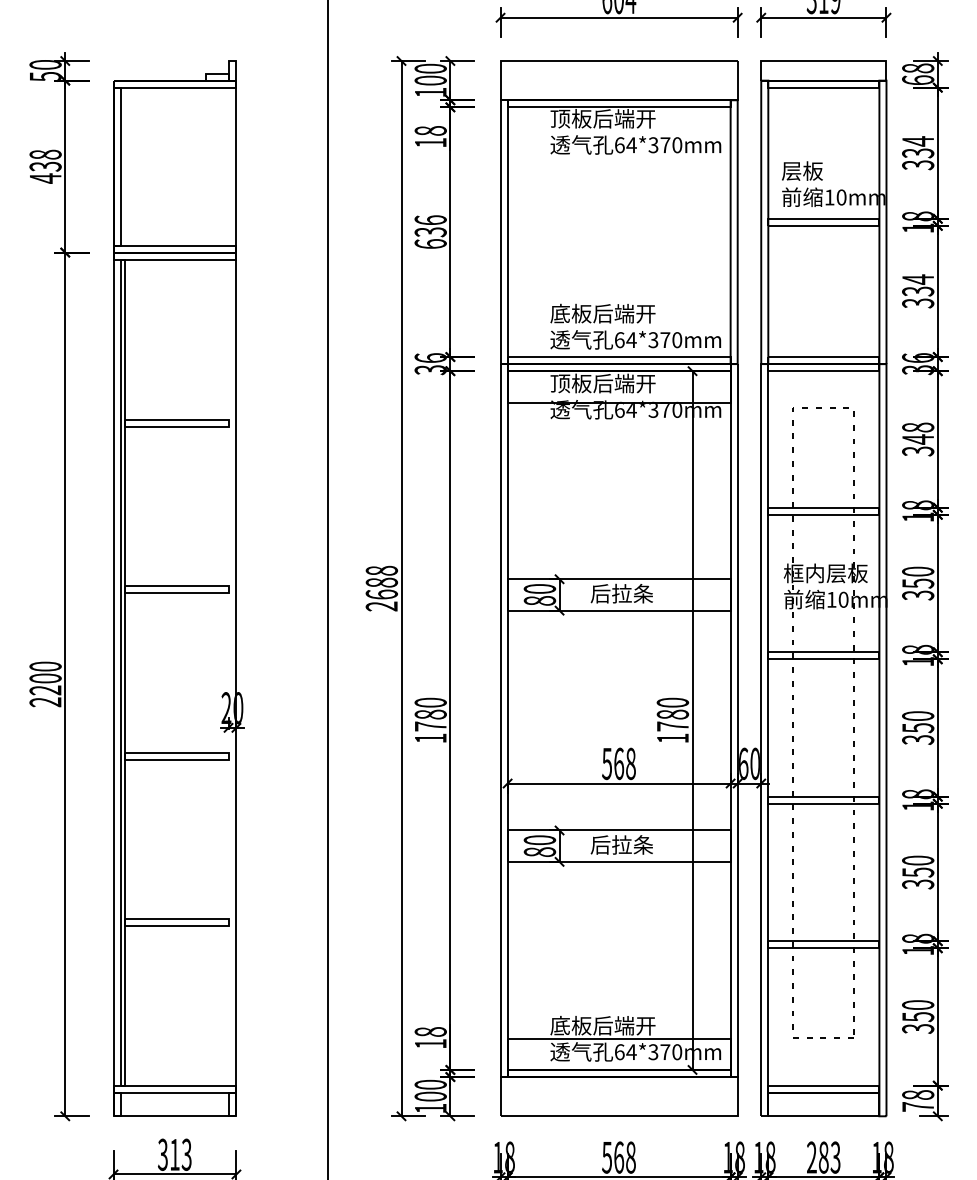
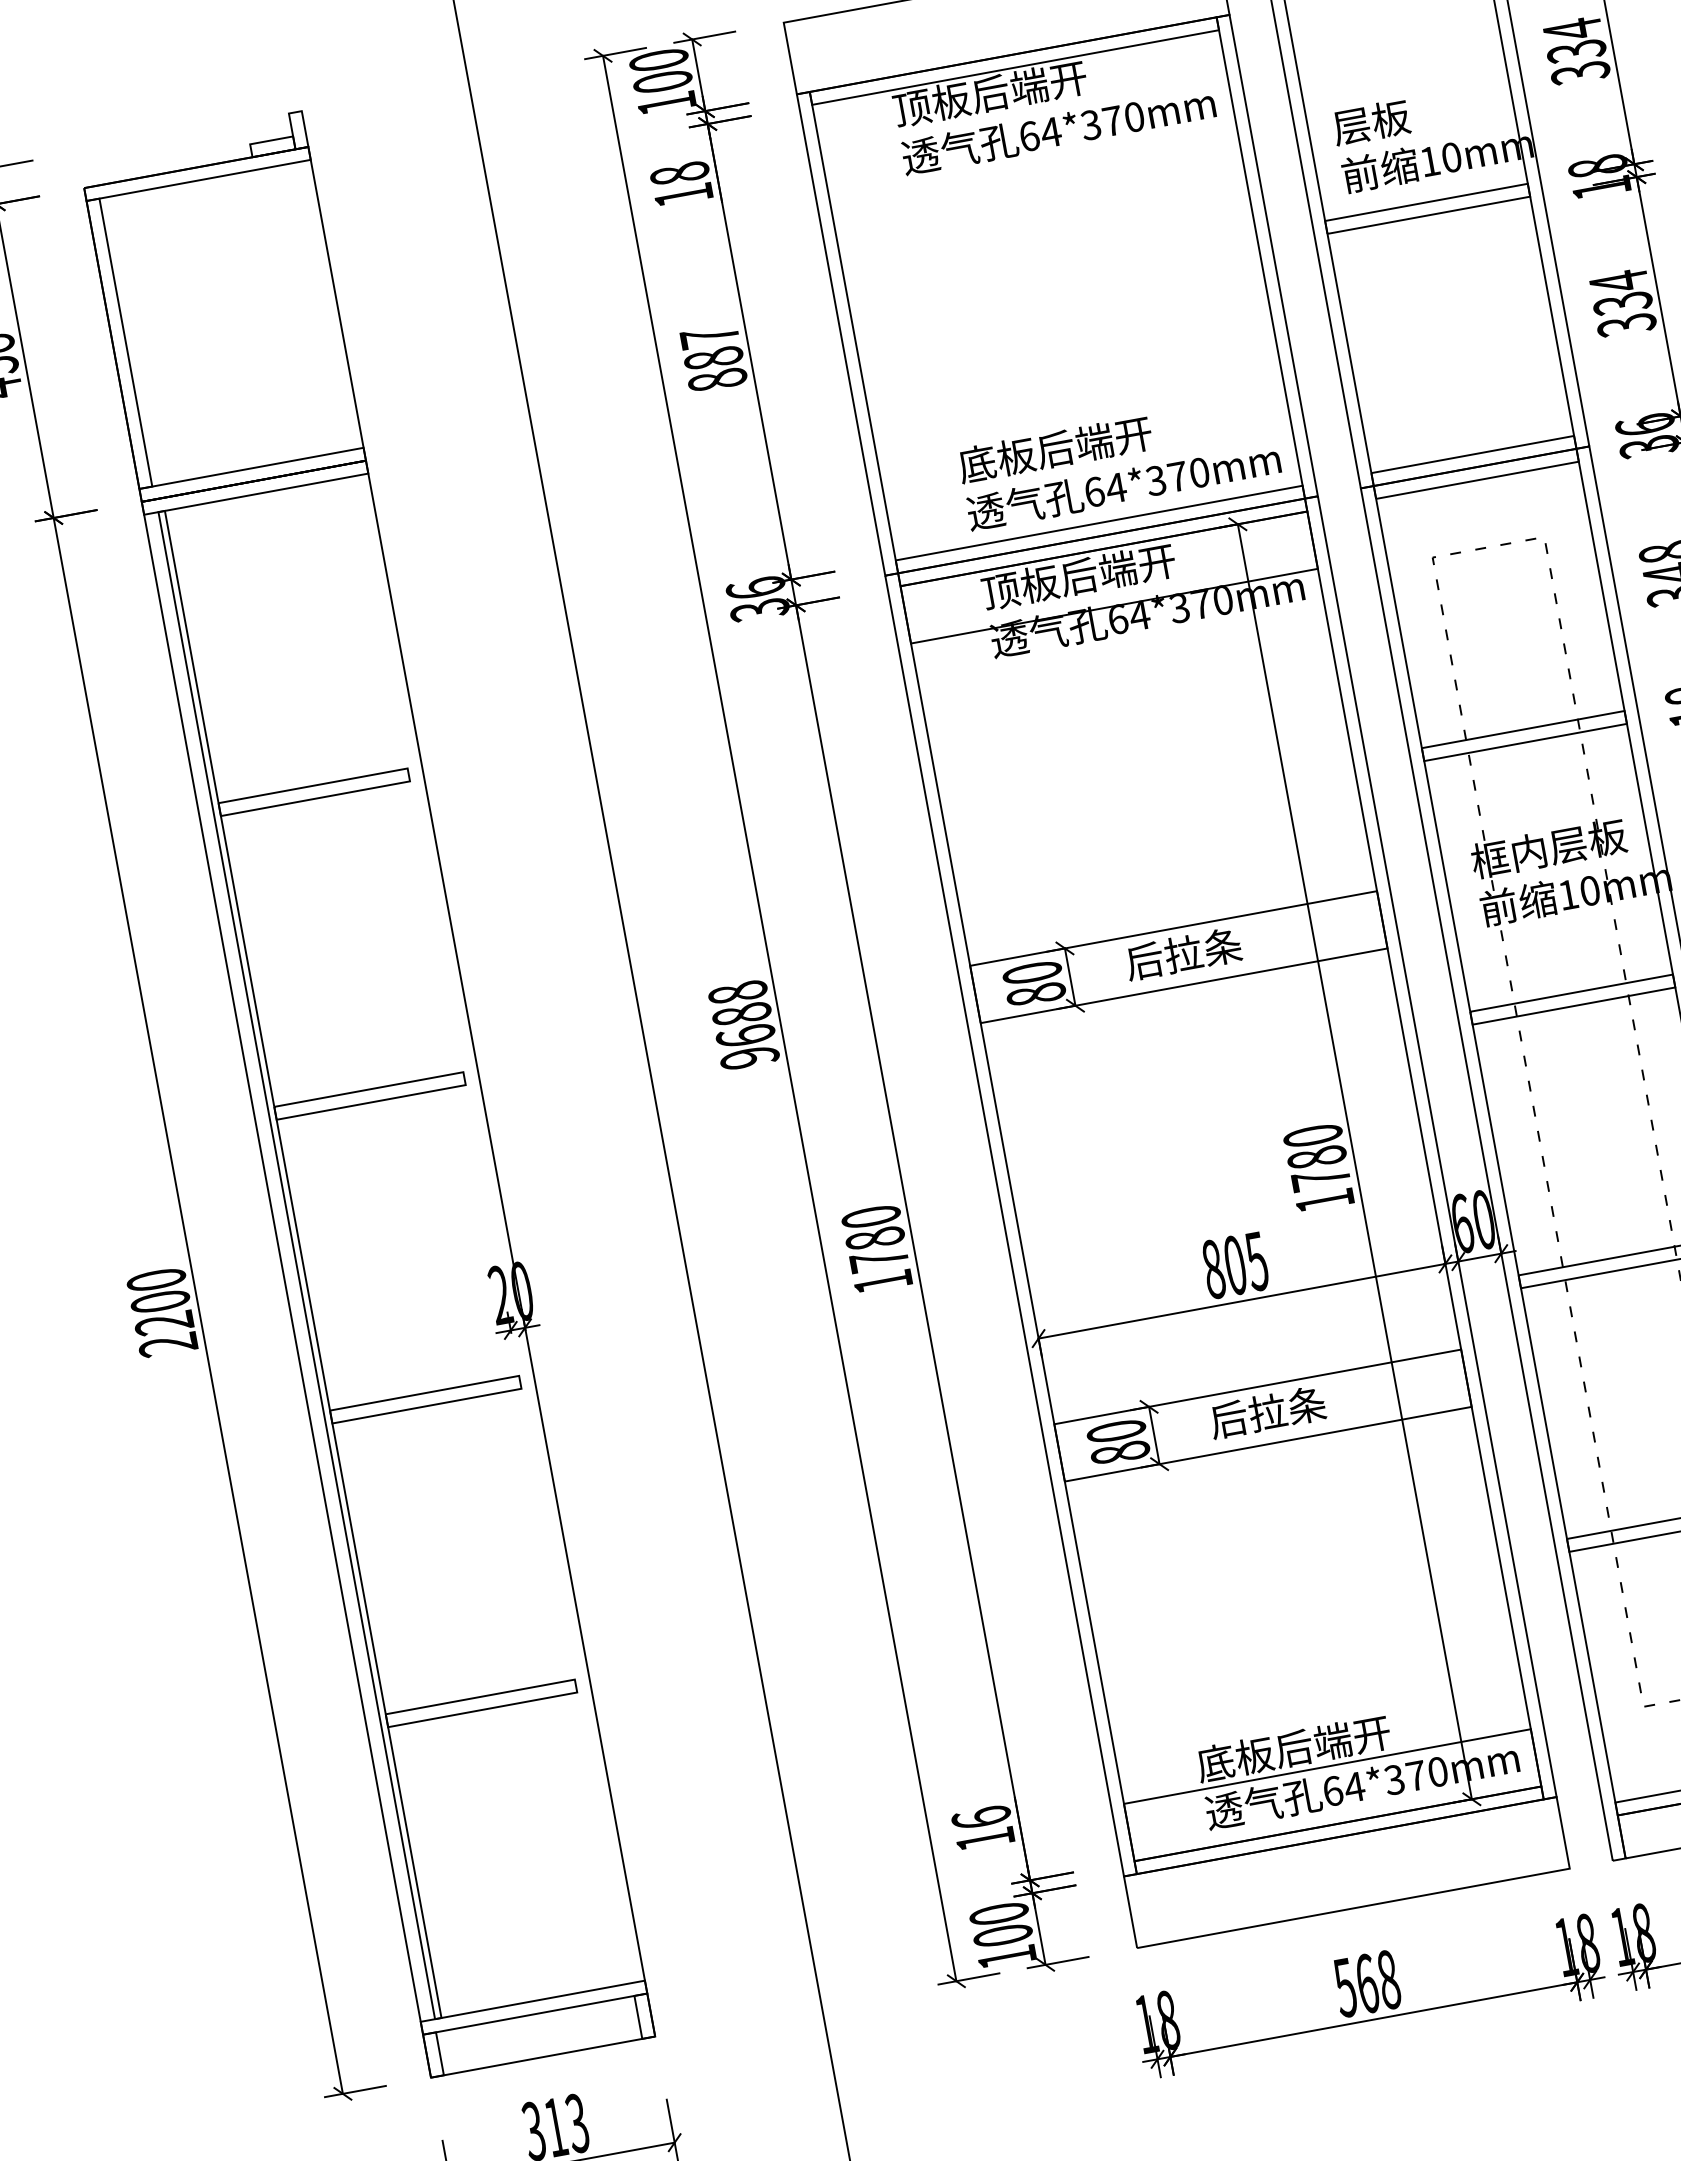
text: (430, 231) -> (713, 357), 636 -> 887
text: (382, 606) -> (751, 1057), 2688 -> 9688
text: (618, 763) -> (1234, 1264), 568 -> 805
text: (430, 1031) -> (980, 1816), 18 -> 16

